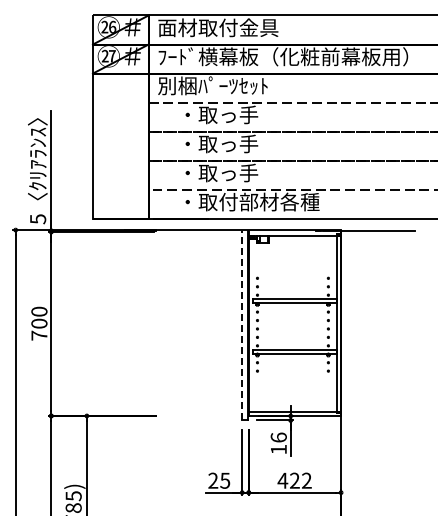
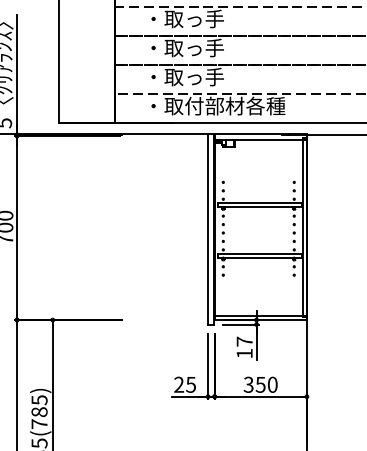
line: (242, 325) -> (208, 229), dashed -> solid
text: (278, 437) -> (244, 341), 16 -> 17
text: (294, 480) -> (260, 384), 422 -> 350

